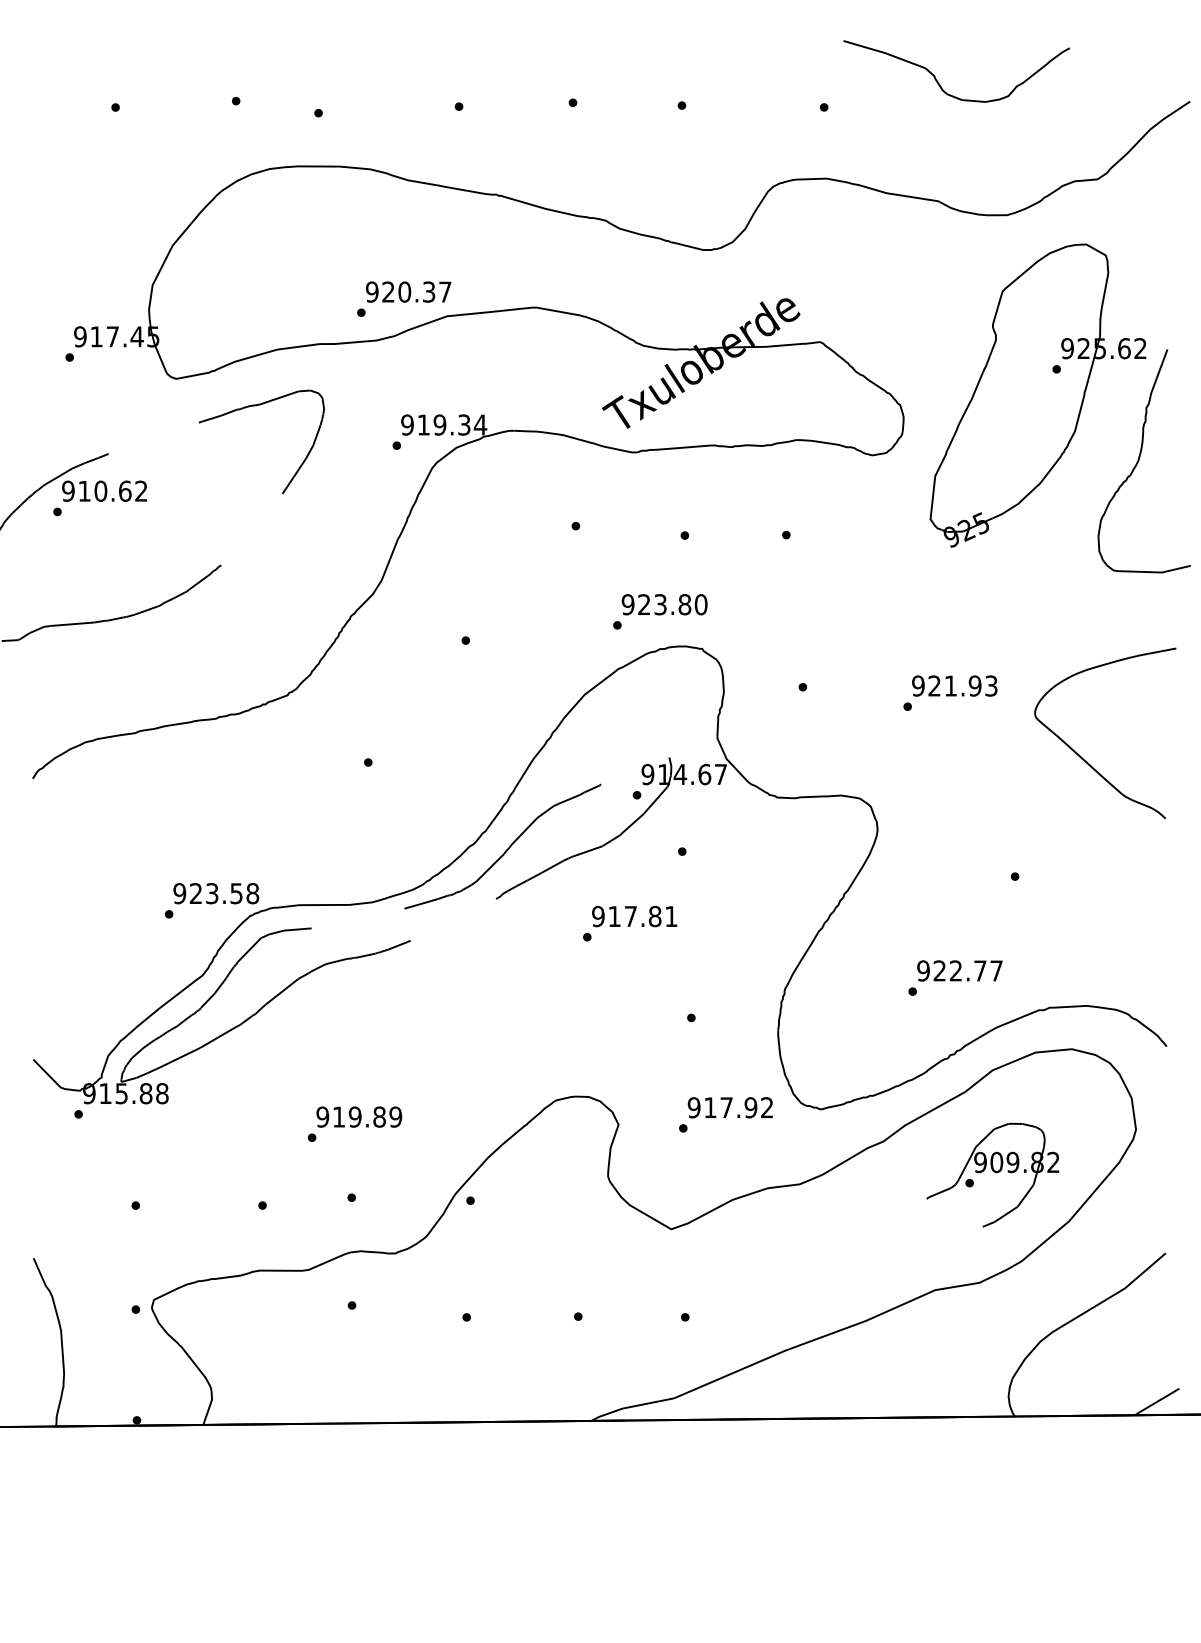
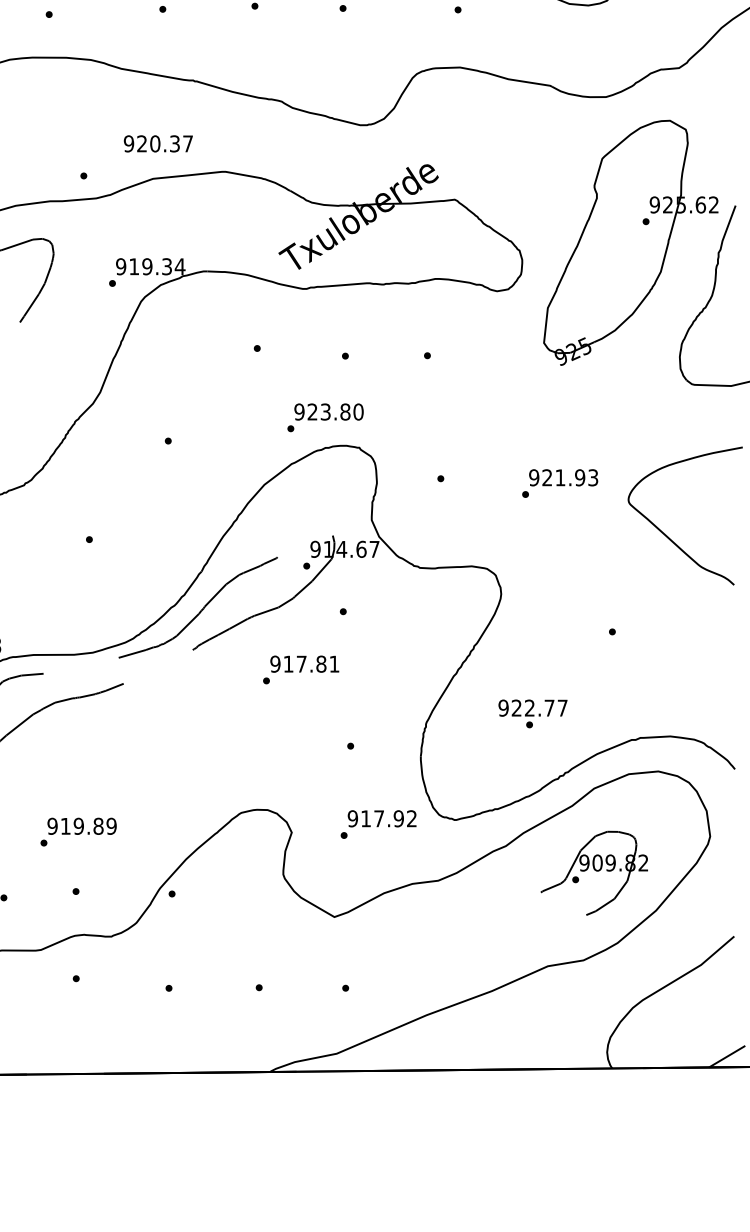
text: (408, 291) -> (158, 143), moved
text: (959, 970) -> (532, 707), moved

